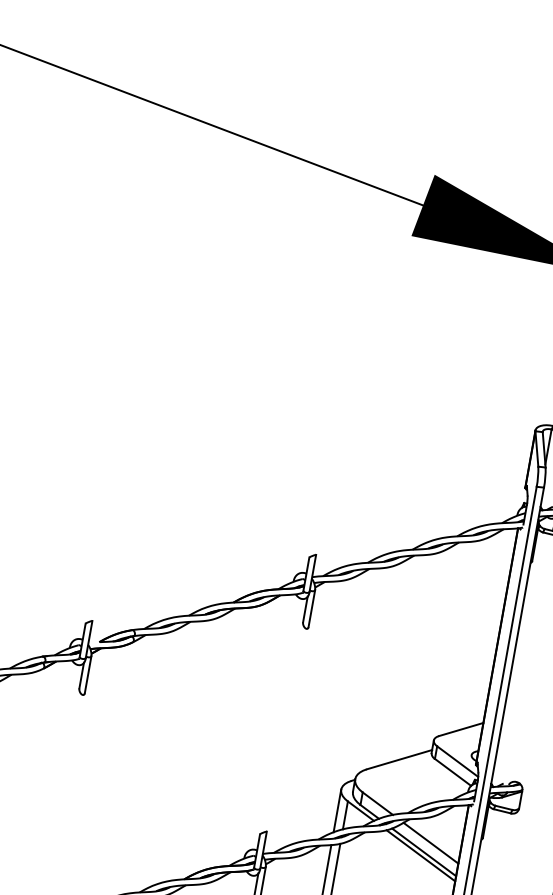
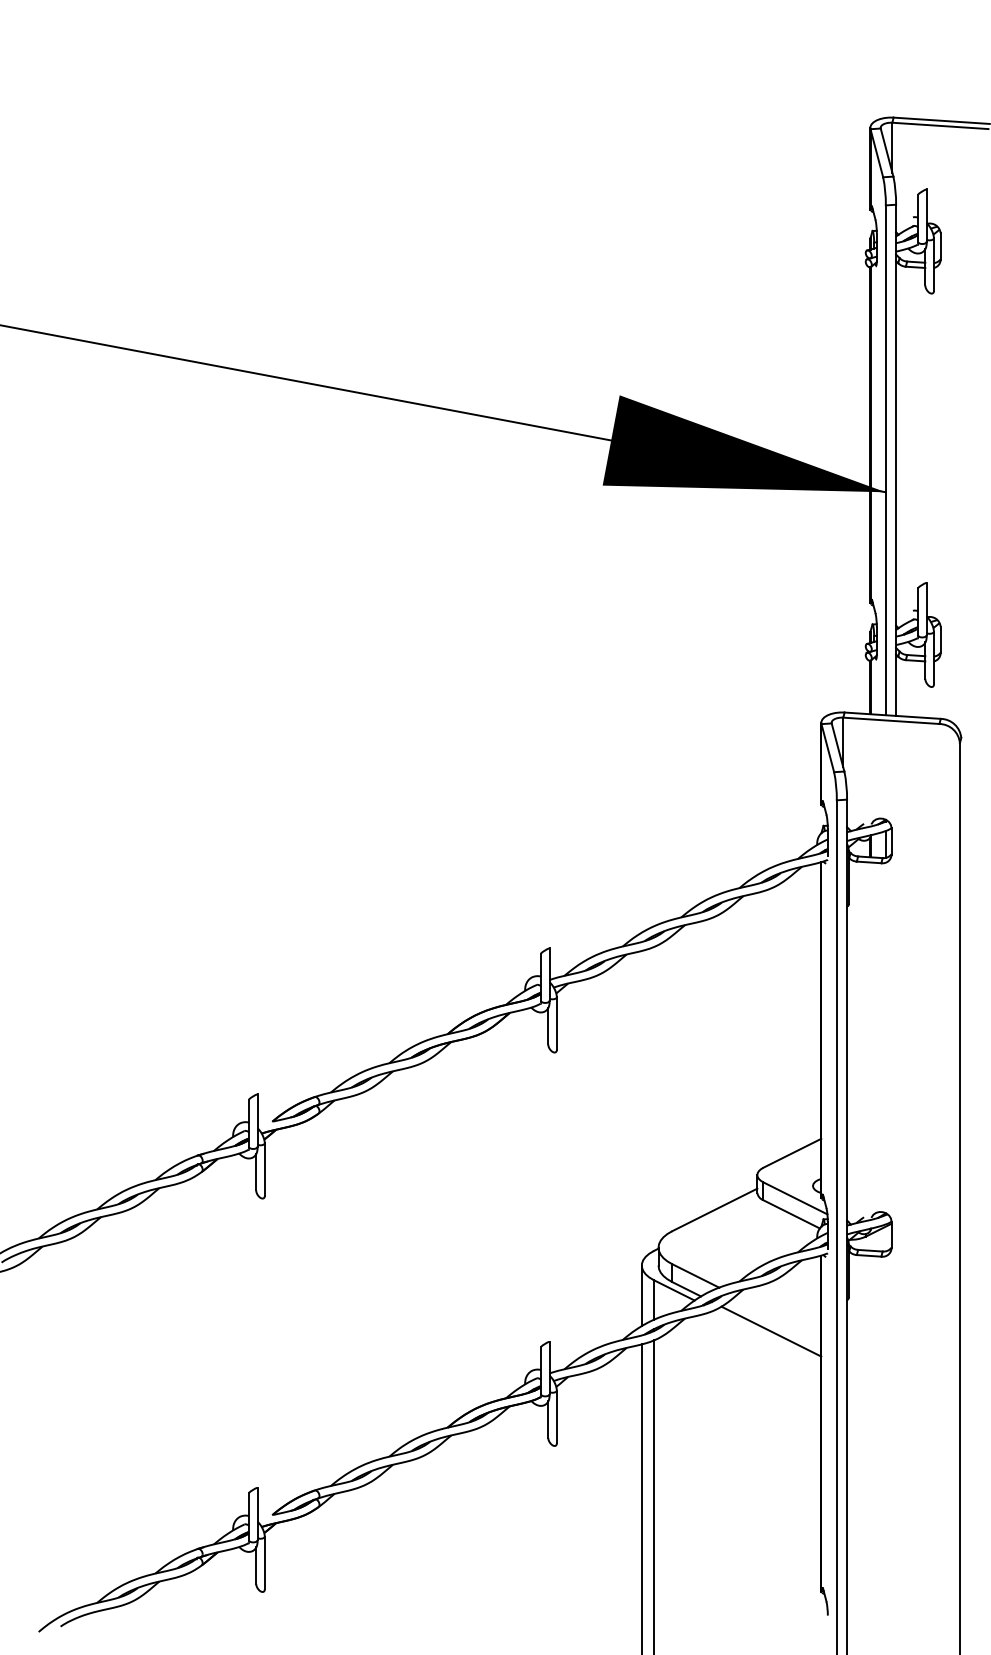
line: (431, 842) -> (778, 1316), removed
line: (420, 855) -> (767, 1336), removed

